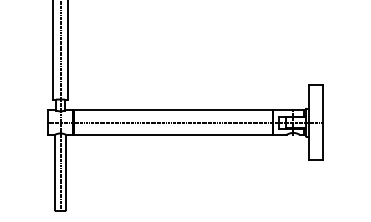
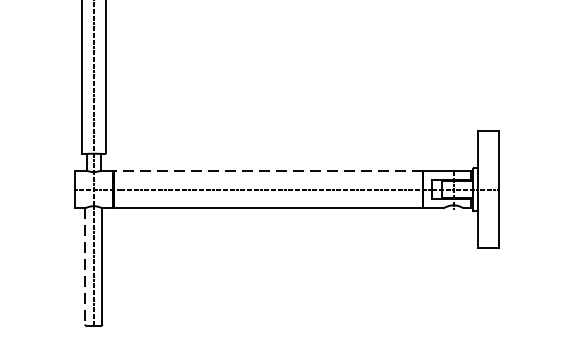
line: (173, 110) -> (268, 170), solid -> dashed
line: (54, 172) -> (84, 266), solid -> dashed

